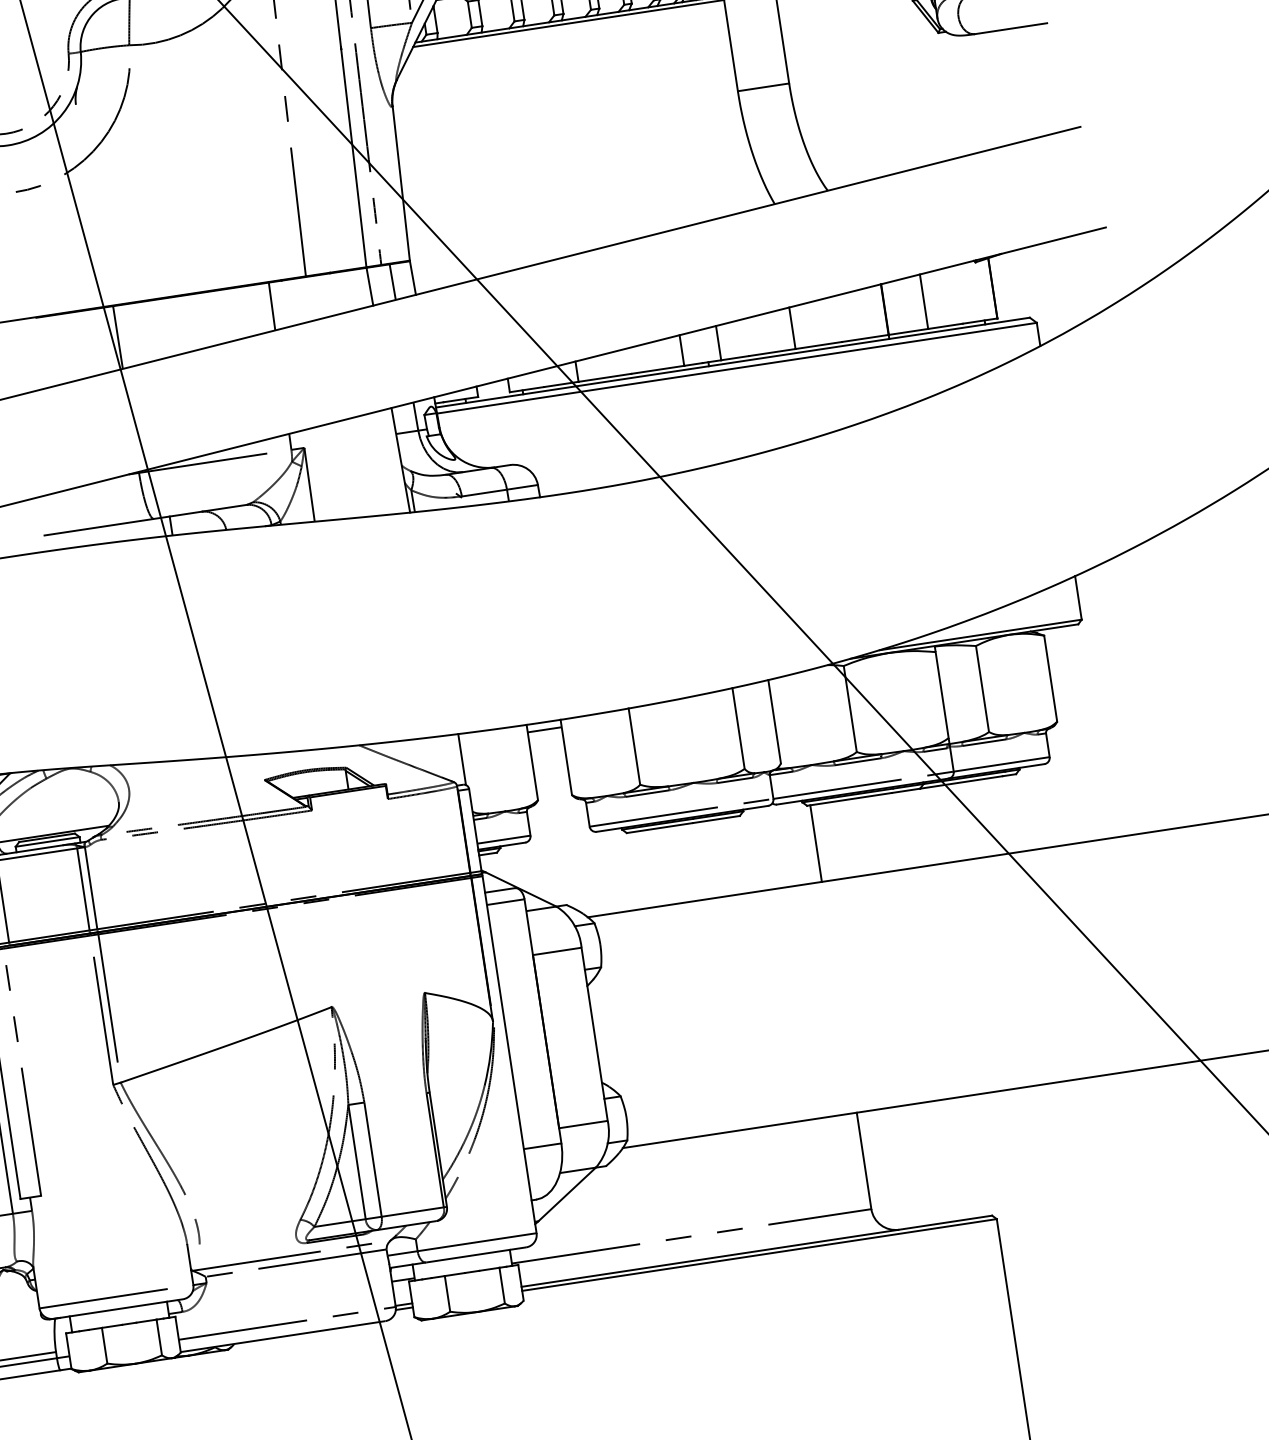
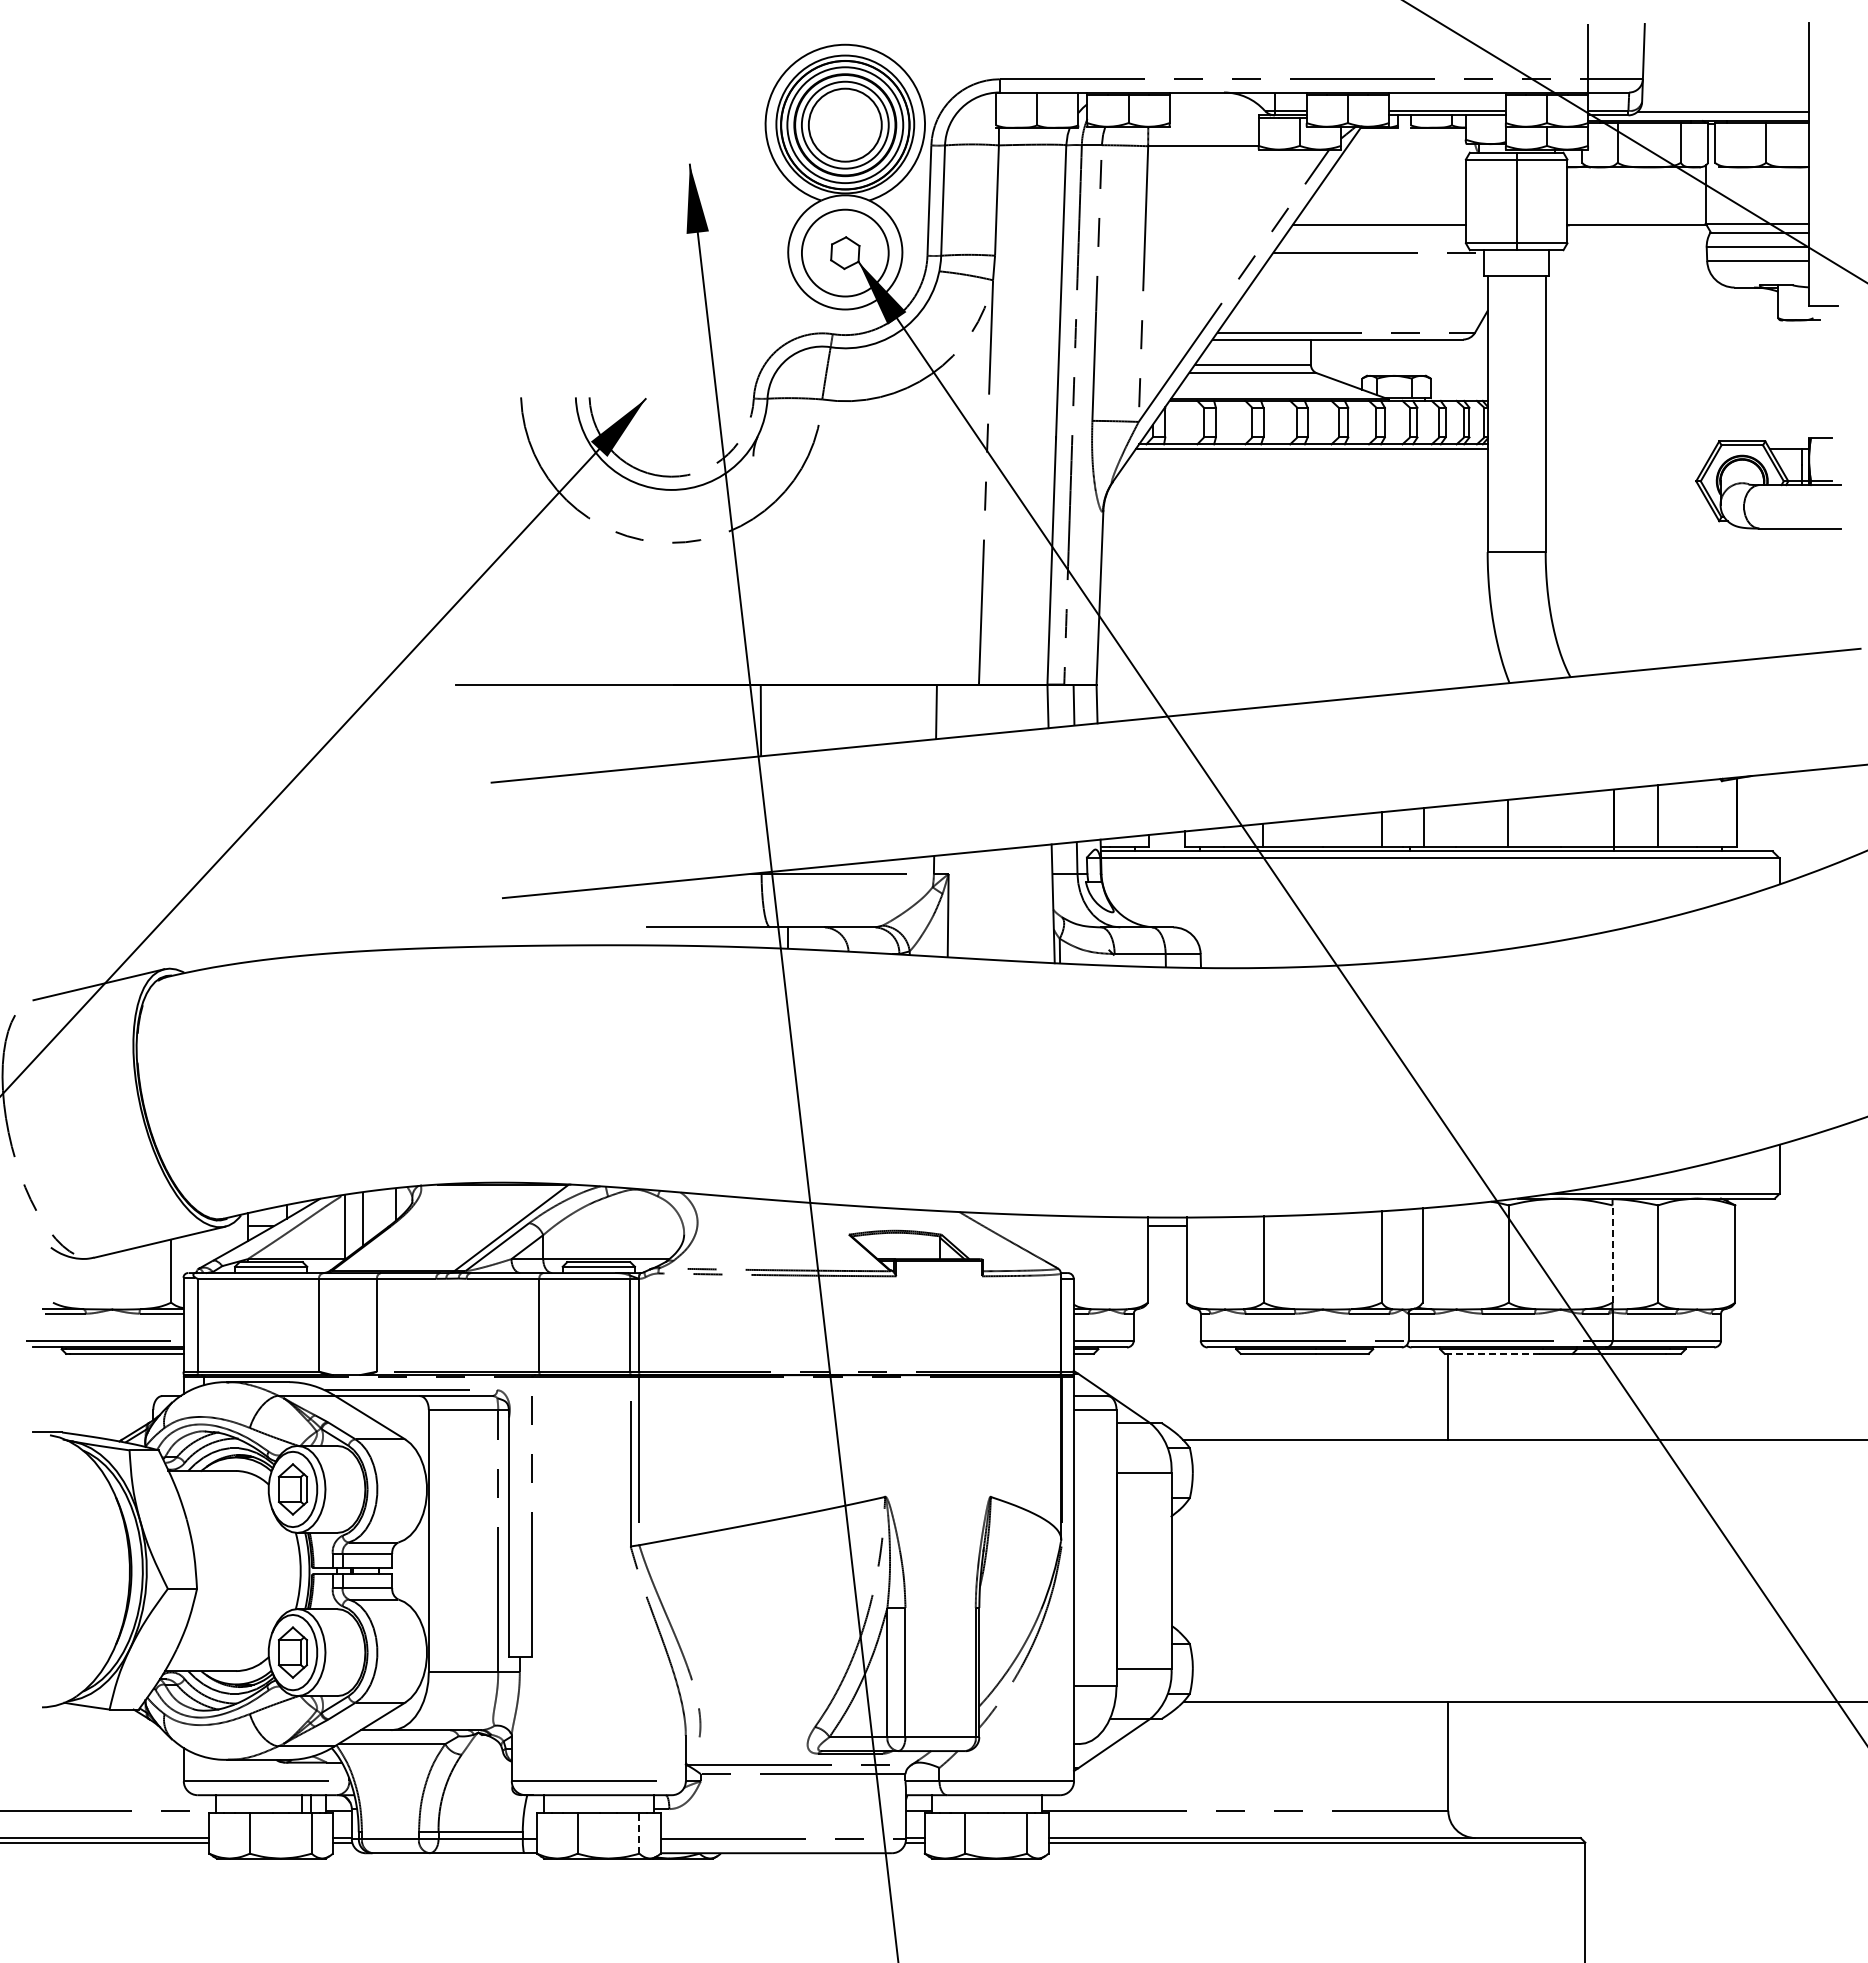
line: (942, 695) -> (1612, 1254), solid -> dashed
line: (461, 759) -> (1070, 1244), removed
line: (849, 799) -> (1492, 1353), solid -> dashed
line: (159, 1337) -> (639, 1833), solid -> dashed

